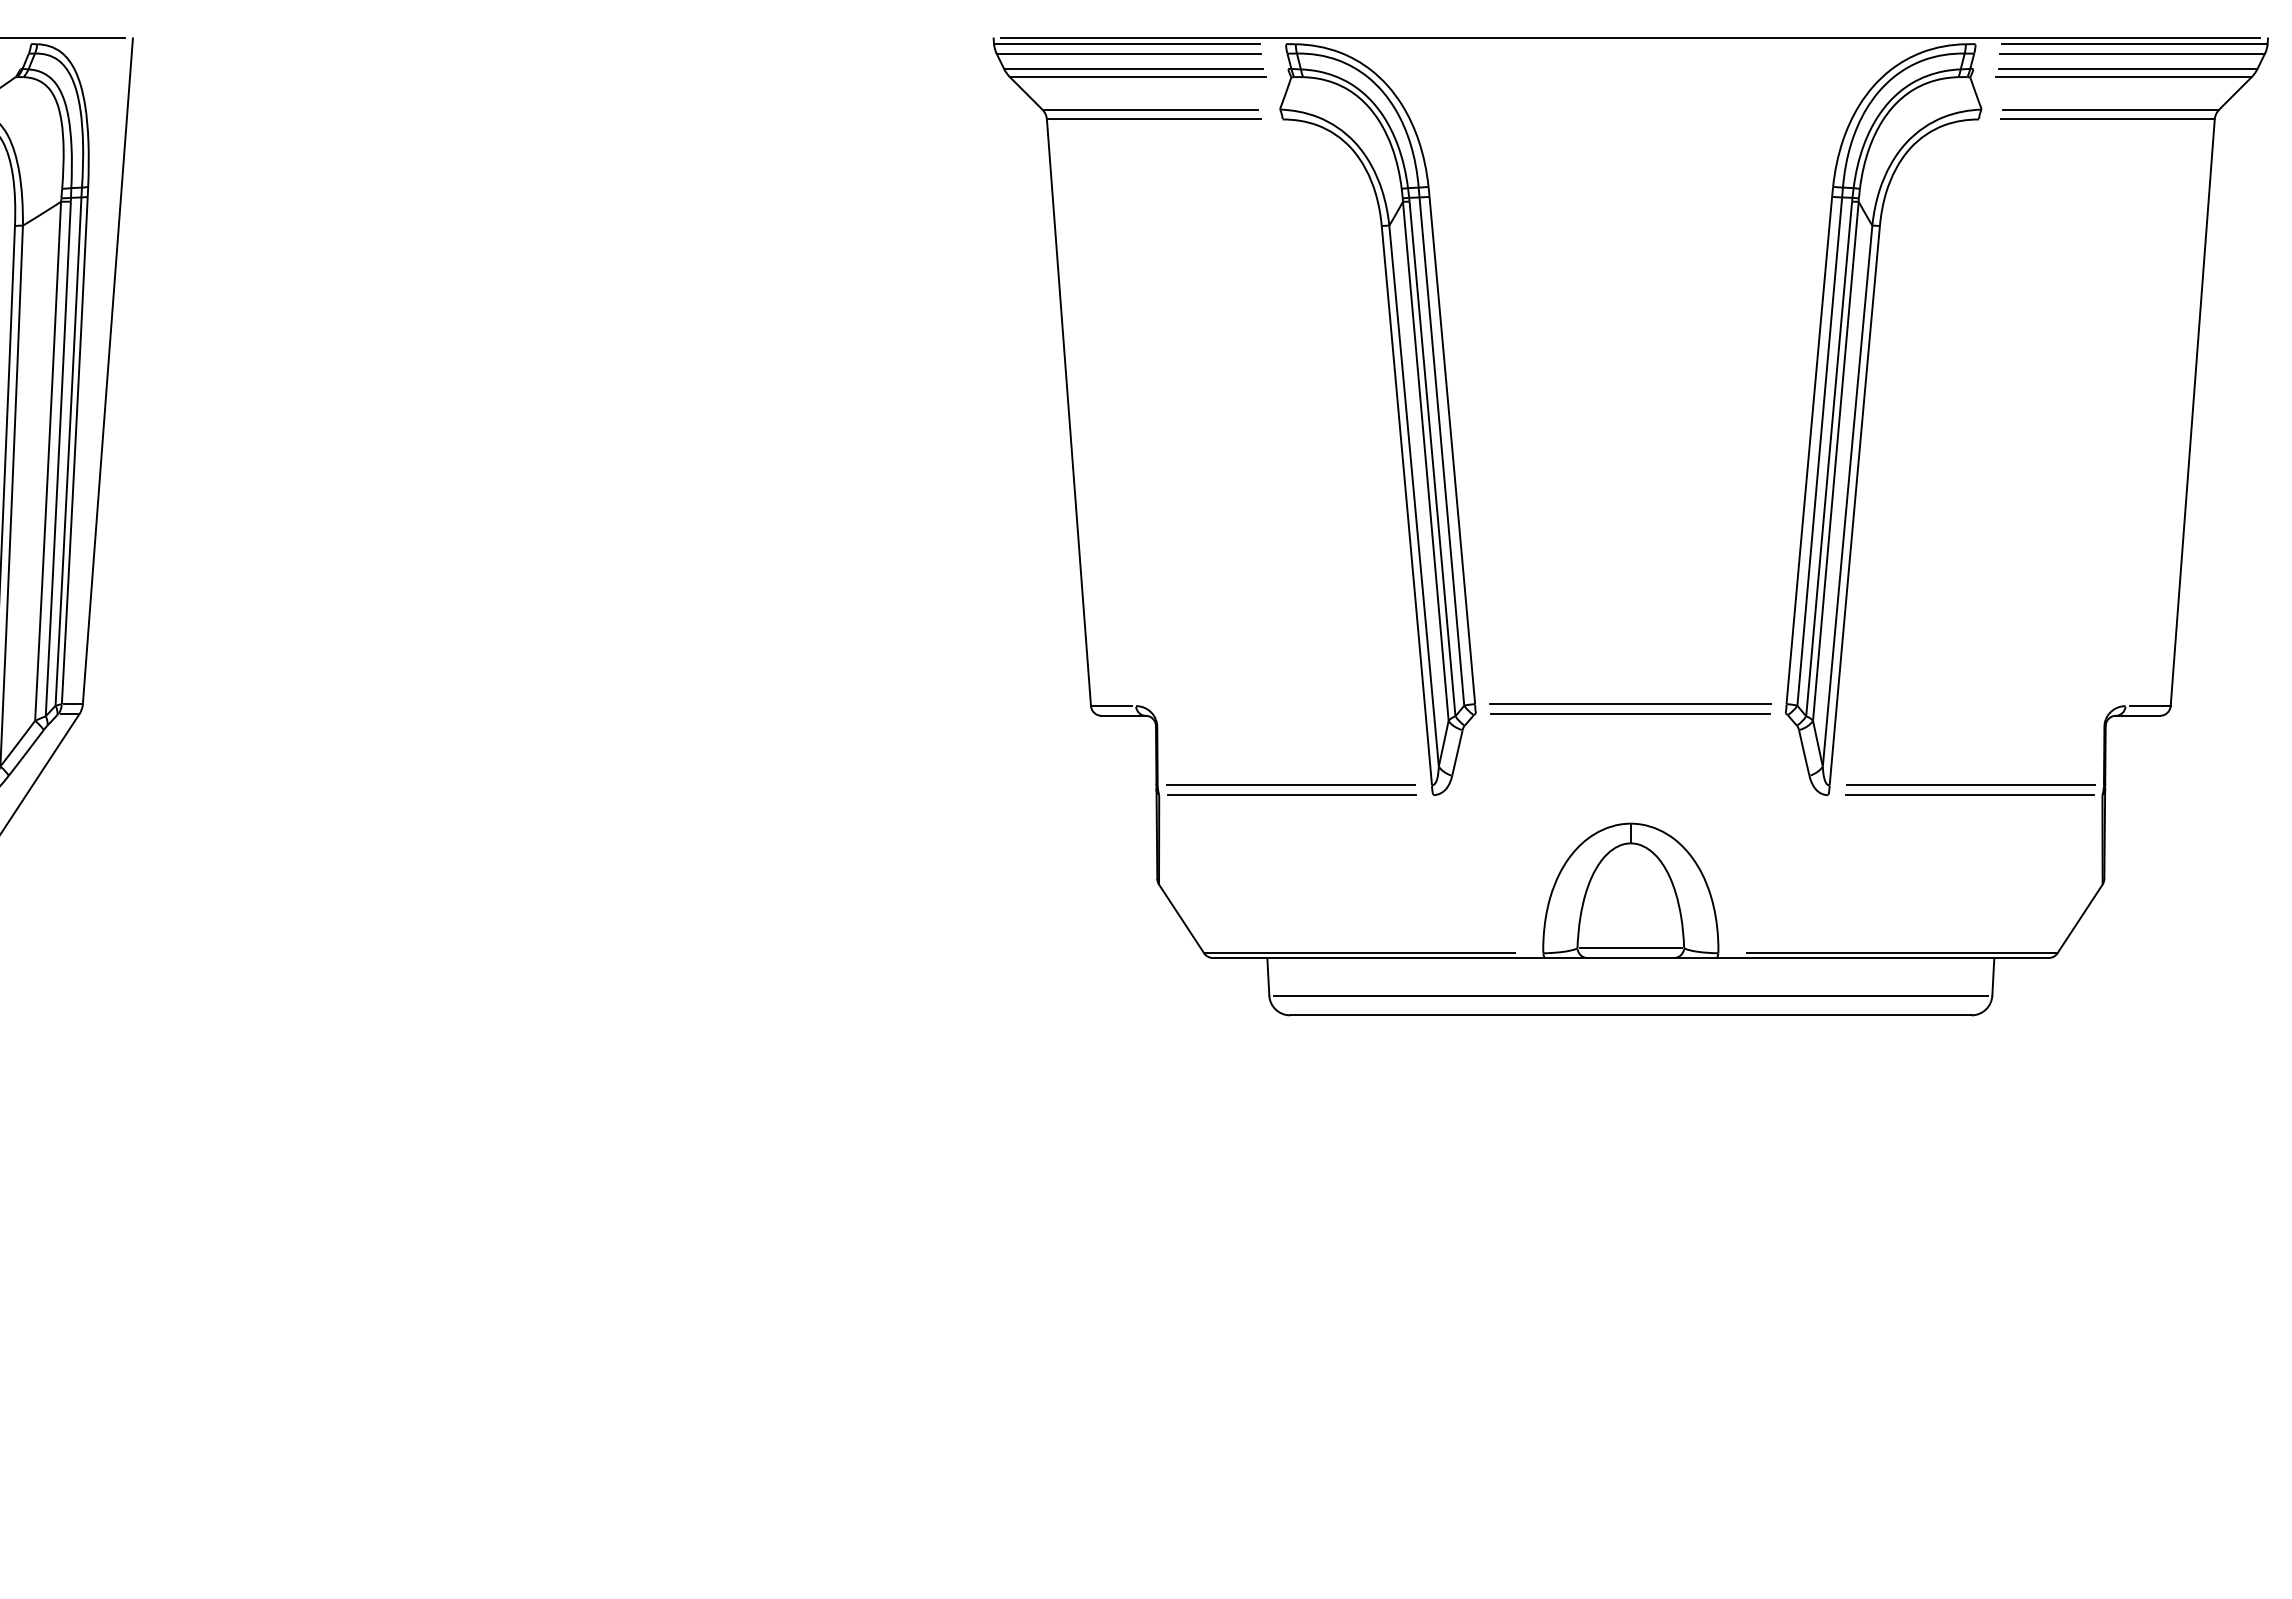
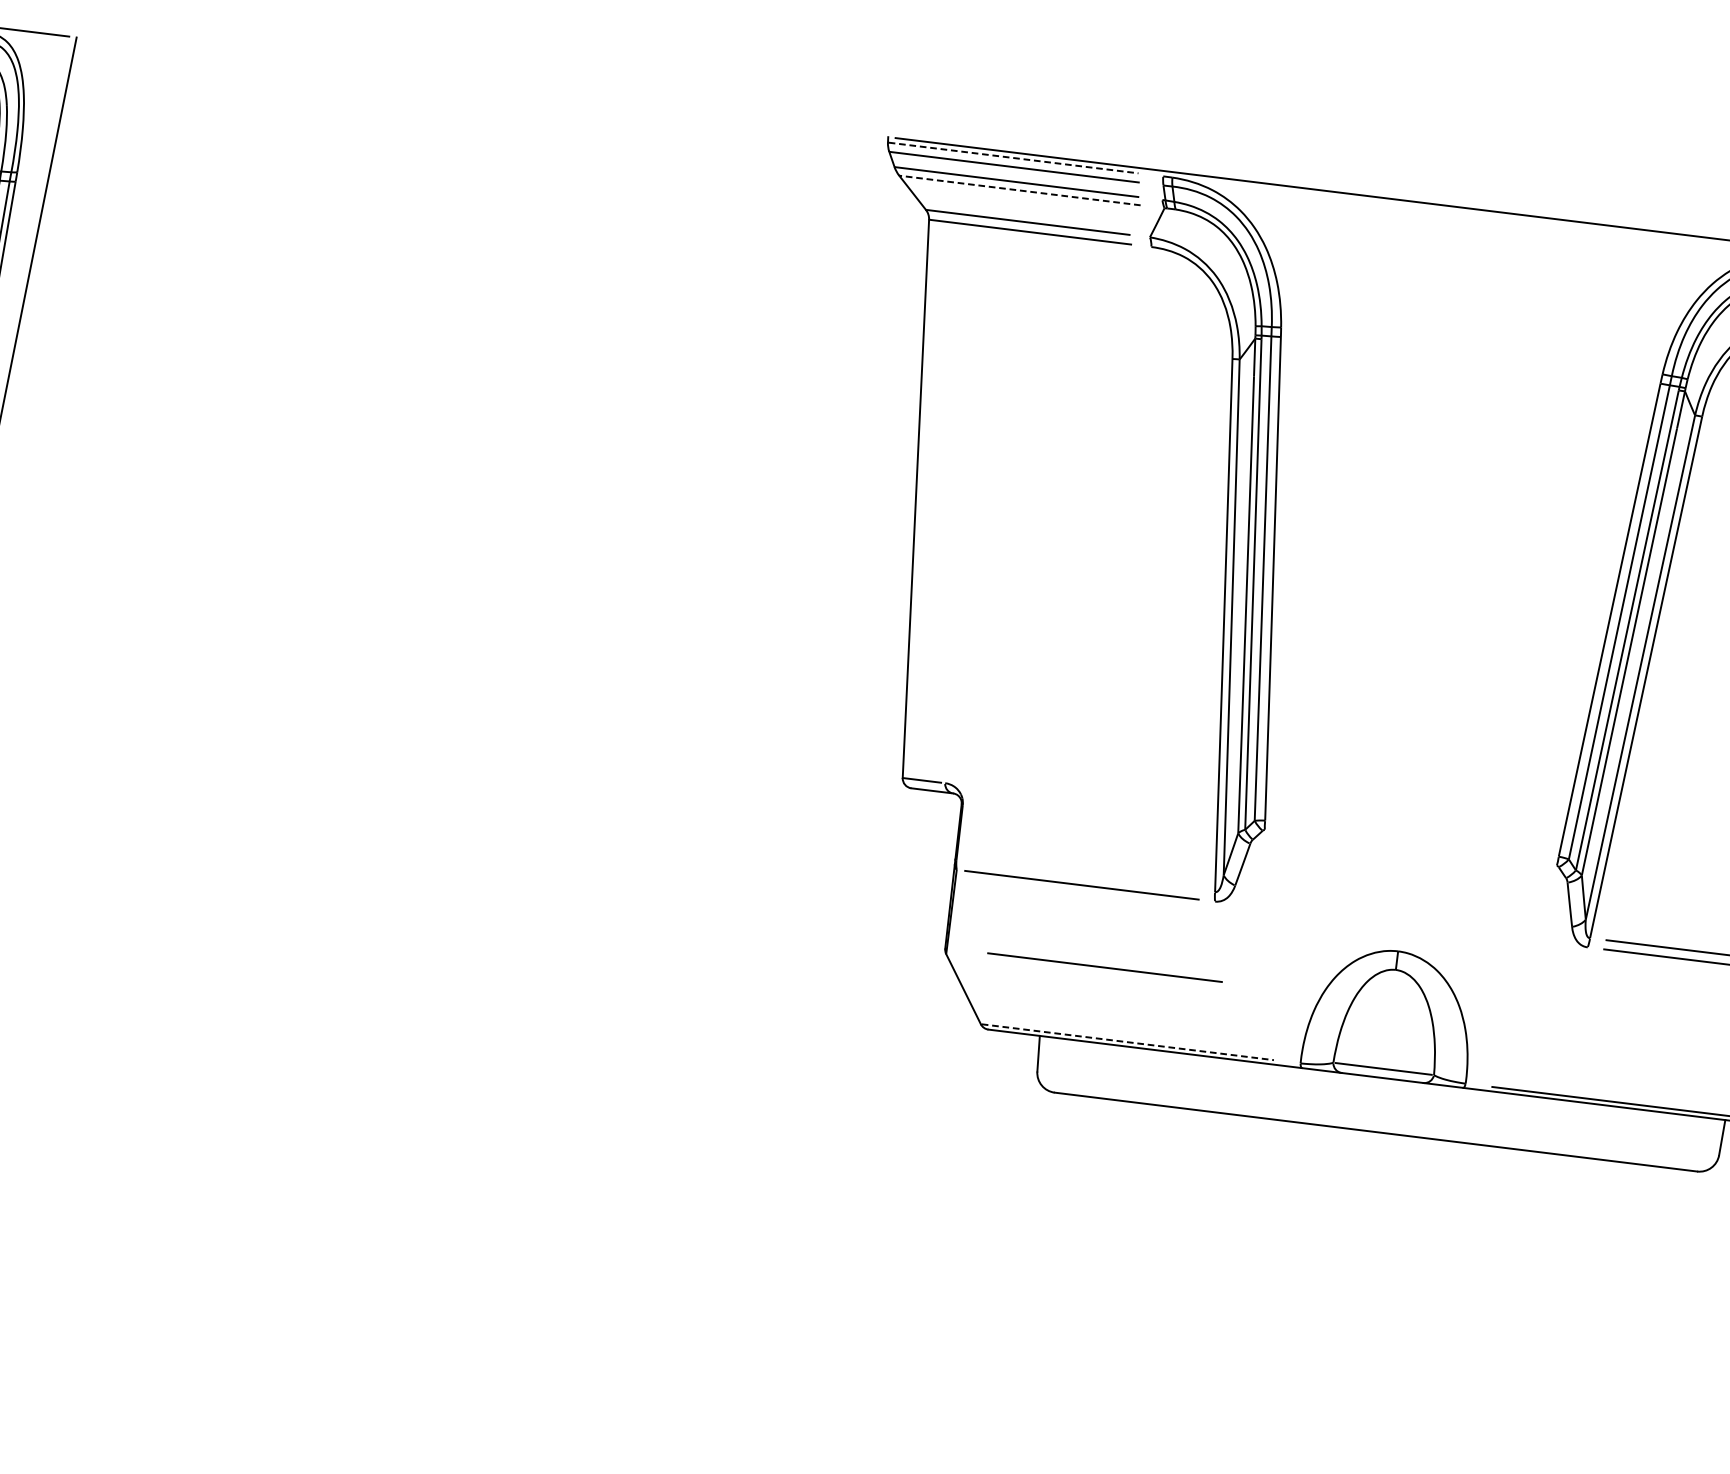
line: (1127, 44) -> (1013, 158), solid -> dashed
line: (1138, 77) -> (1020, 190), solid -> dashed
line: (1630, 704) -> (1411, 838), removed
line: (1630, 714) -> (1410, 848), removed
line: (1290, 784) -> (1104, 966), moved
line: (1360, 953) -> (1128, 1042), solid -> dashed
line: (1630, 995) -> (1377, 1113), removed

